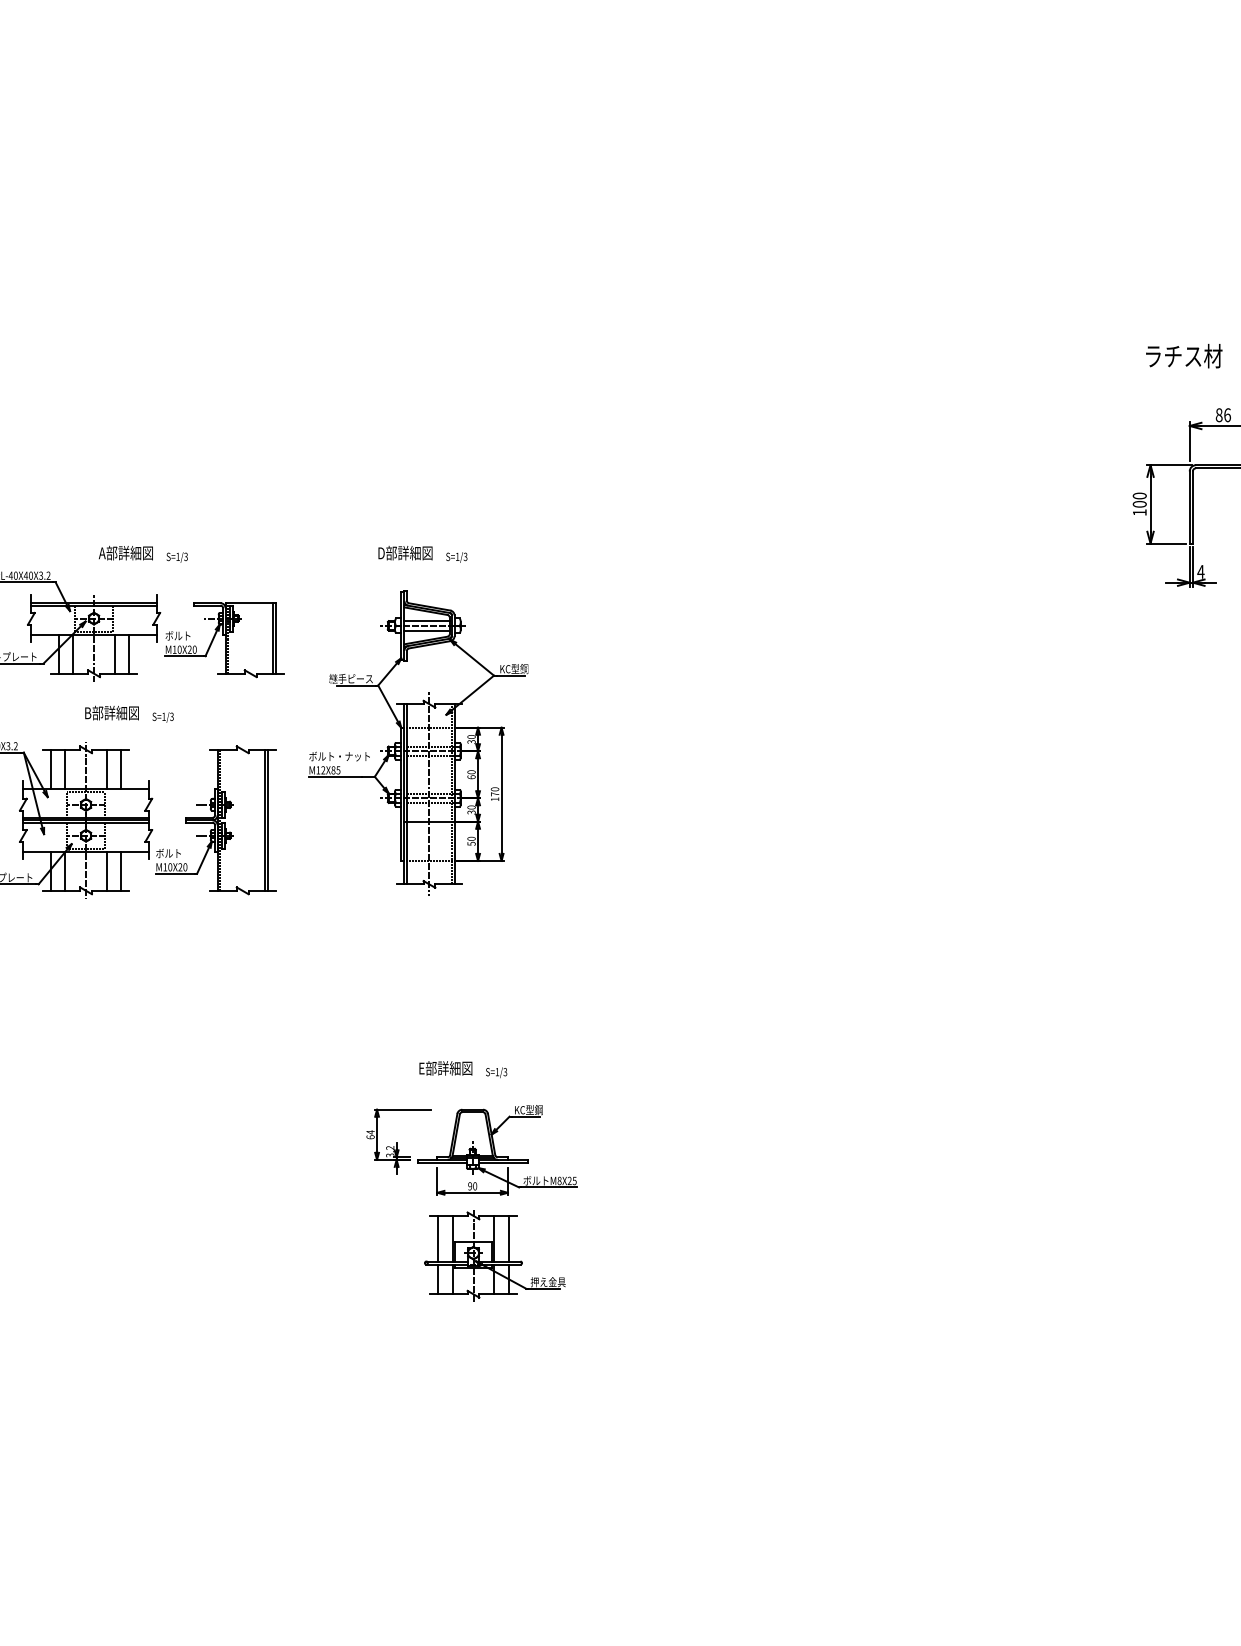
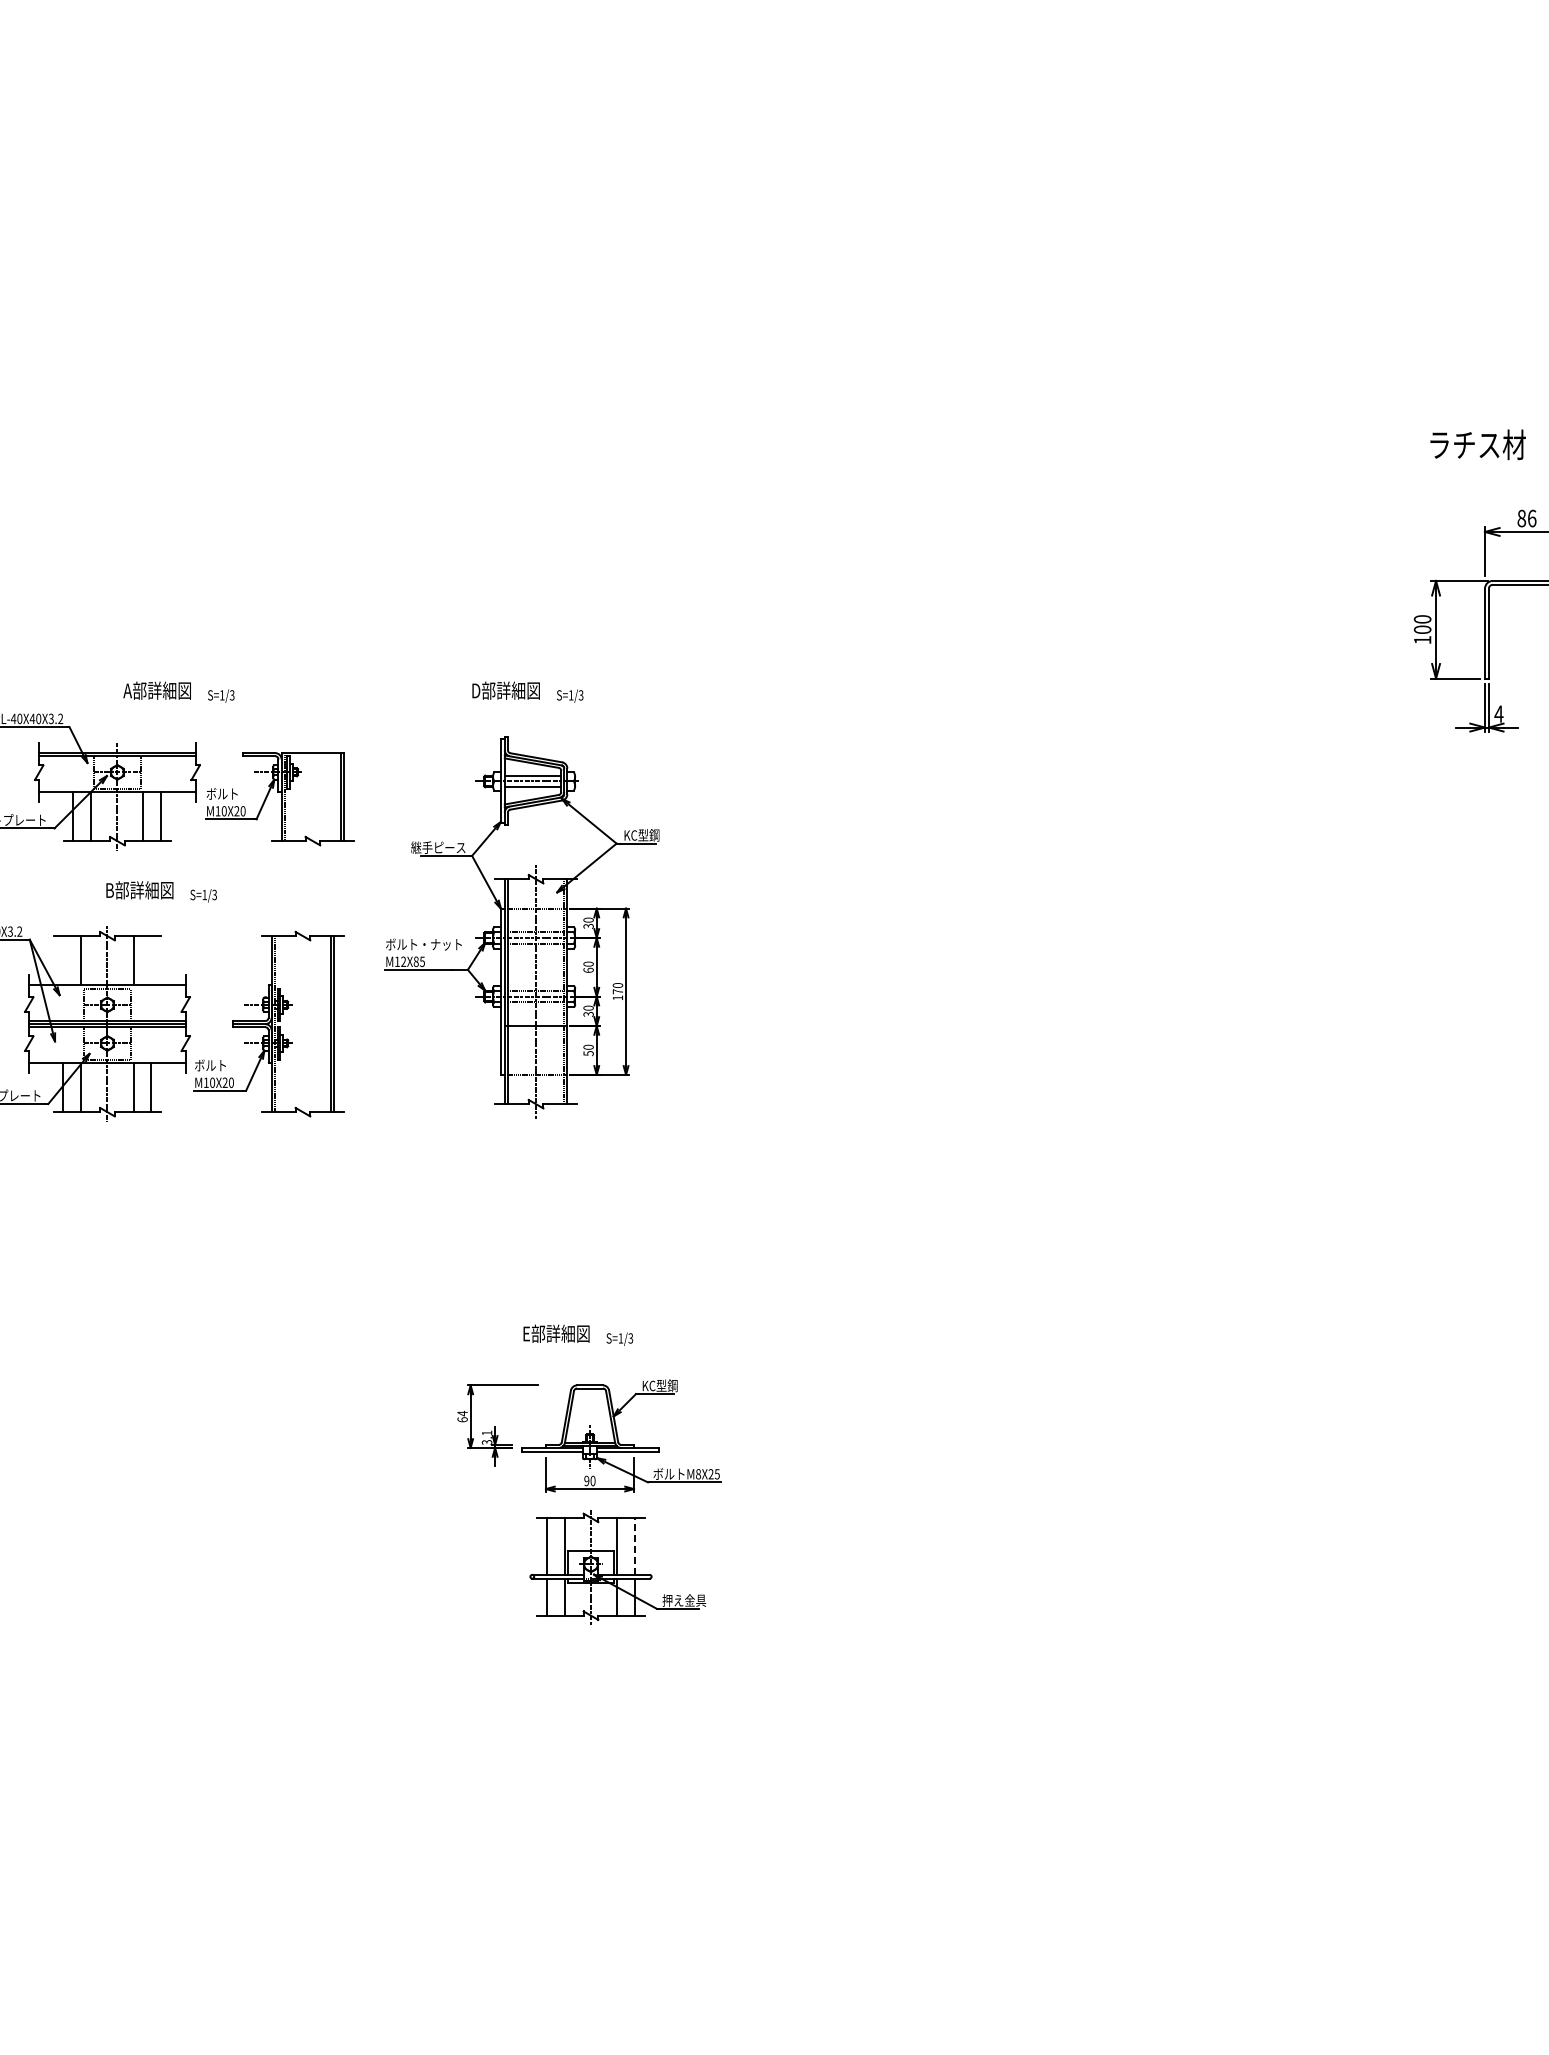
line: (50, 769) -> (63, 960), removed
line: (121, 769) -> (151, 960), removed
text: (389, 1147) -> (486, 1432), 3.2 -> 3.1
line: (509, 1238) -> (635, 1545), solid -> dashed

